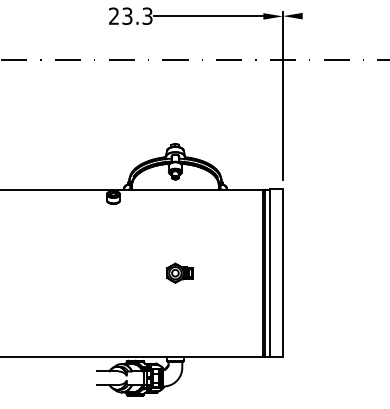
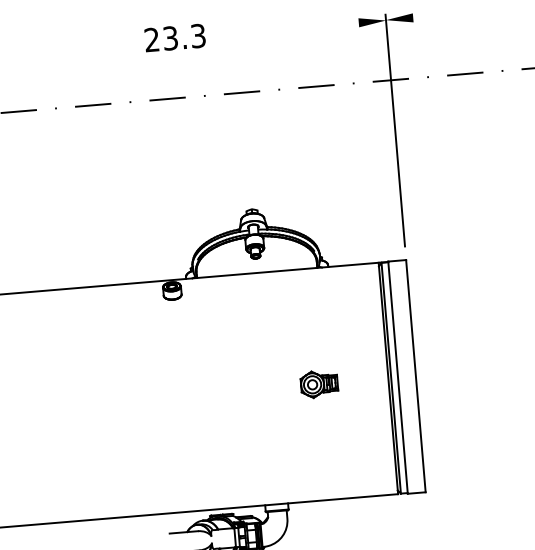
line: (208, 16) -> (282, 29), removed
part: (179, 272) -> (318, 383), moved

